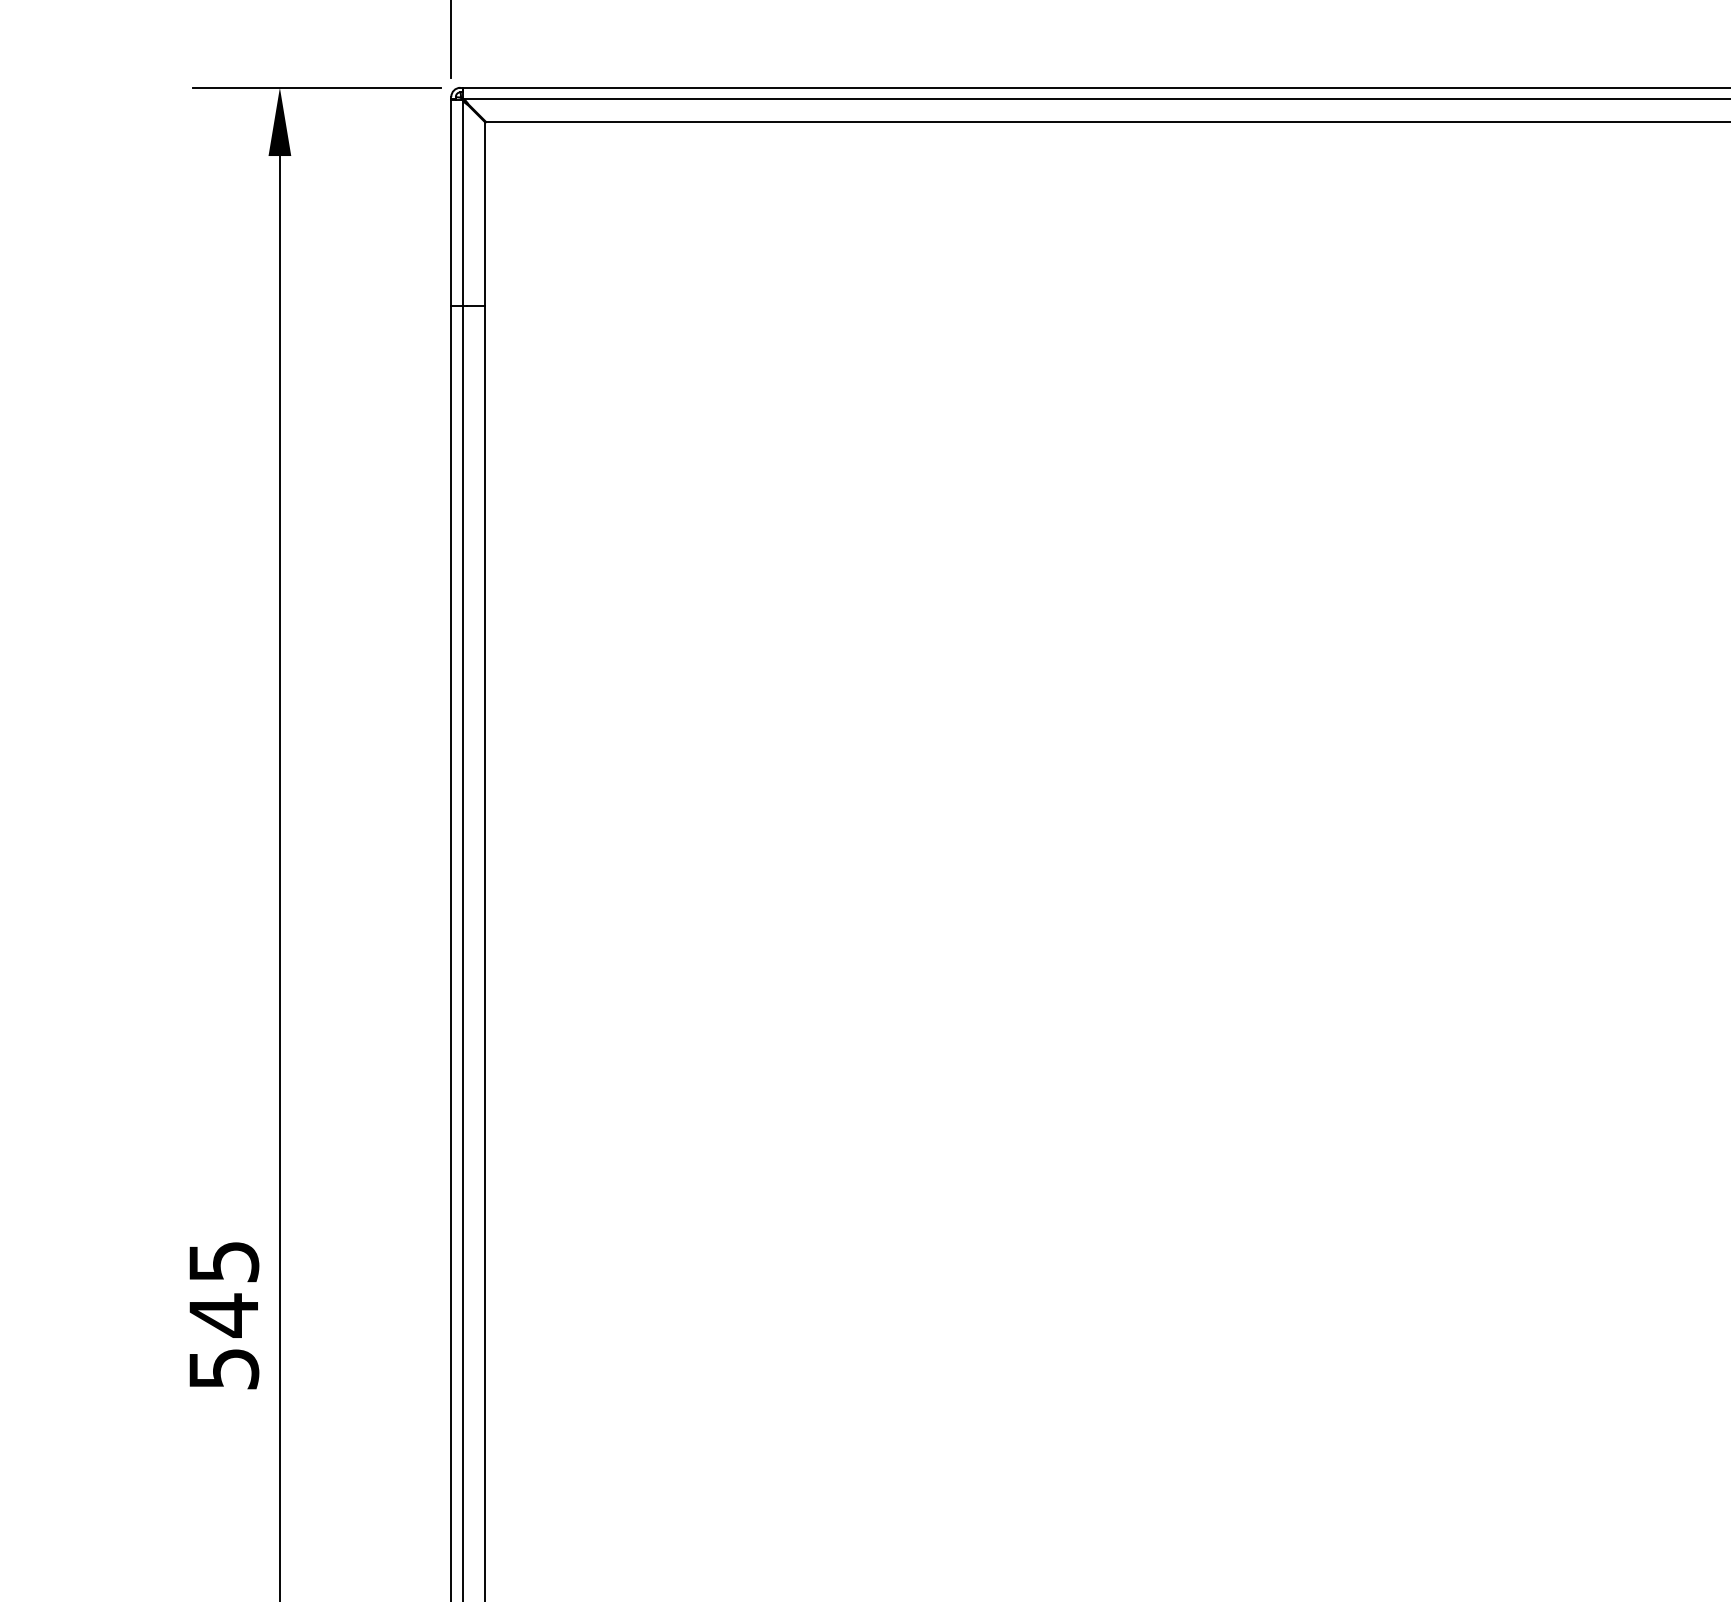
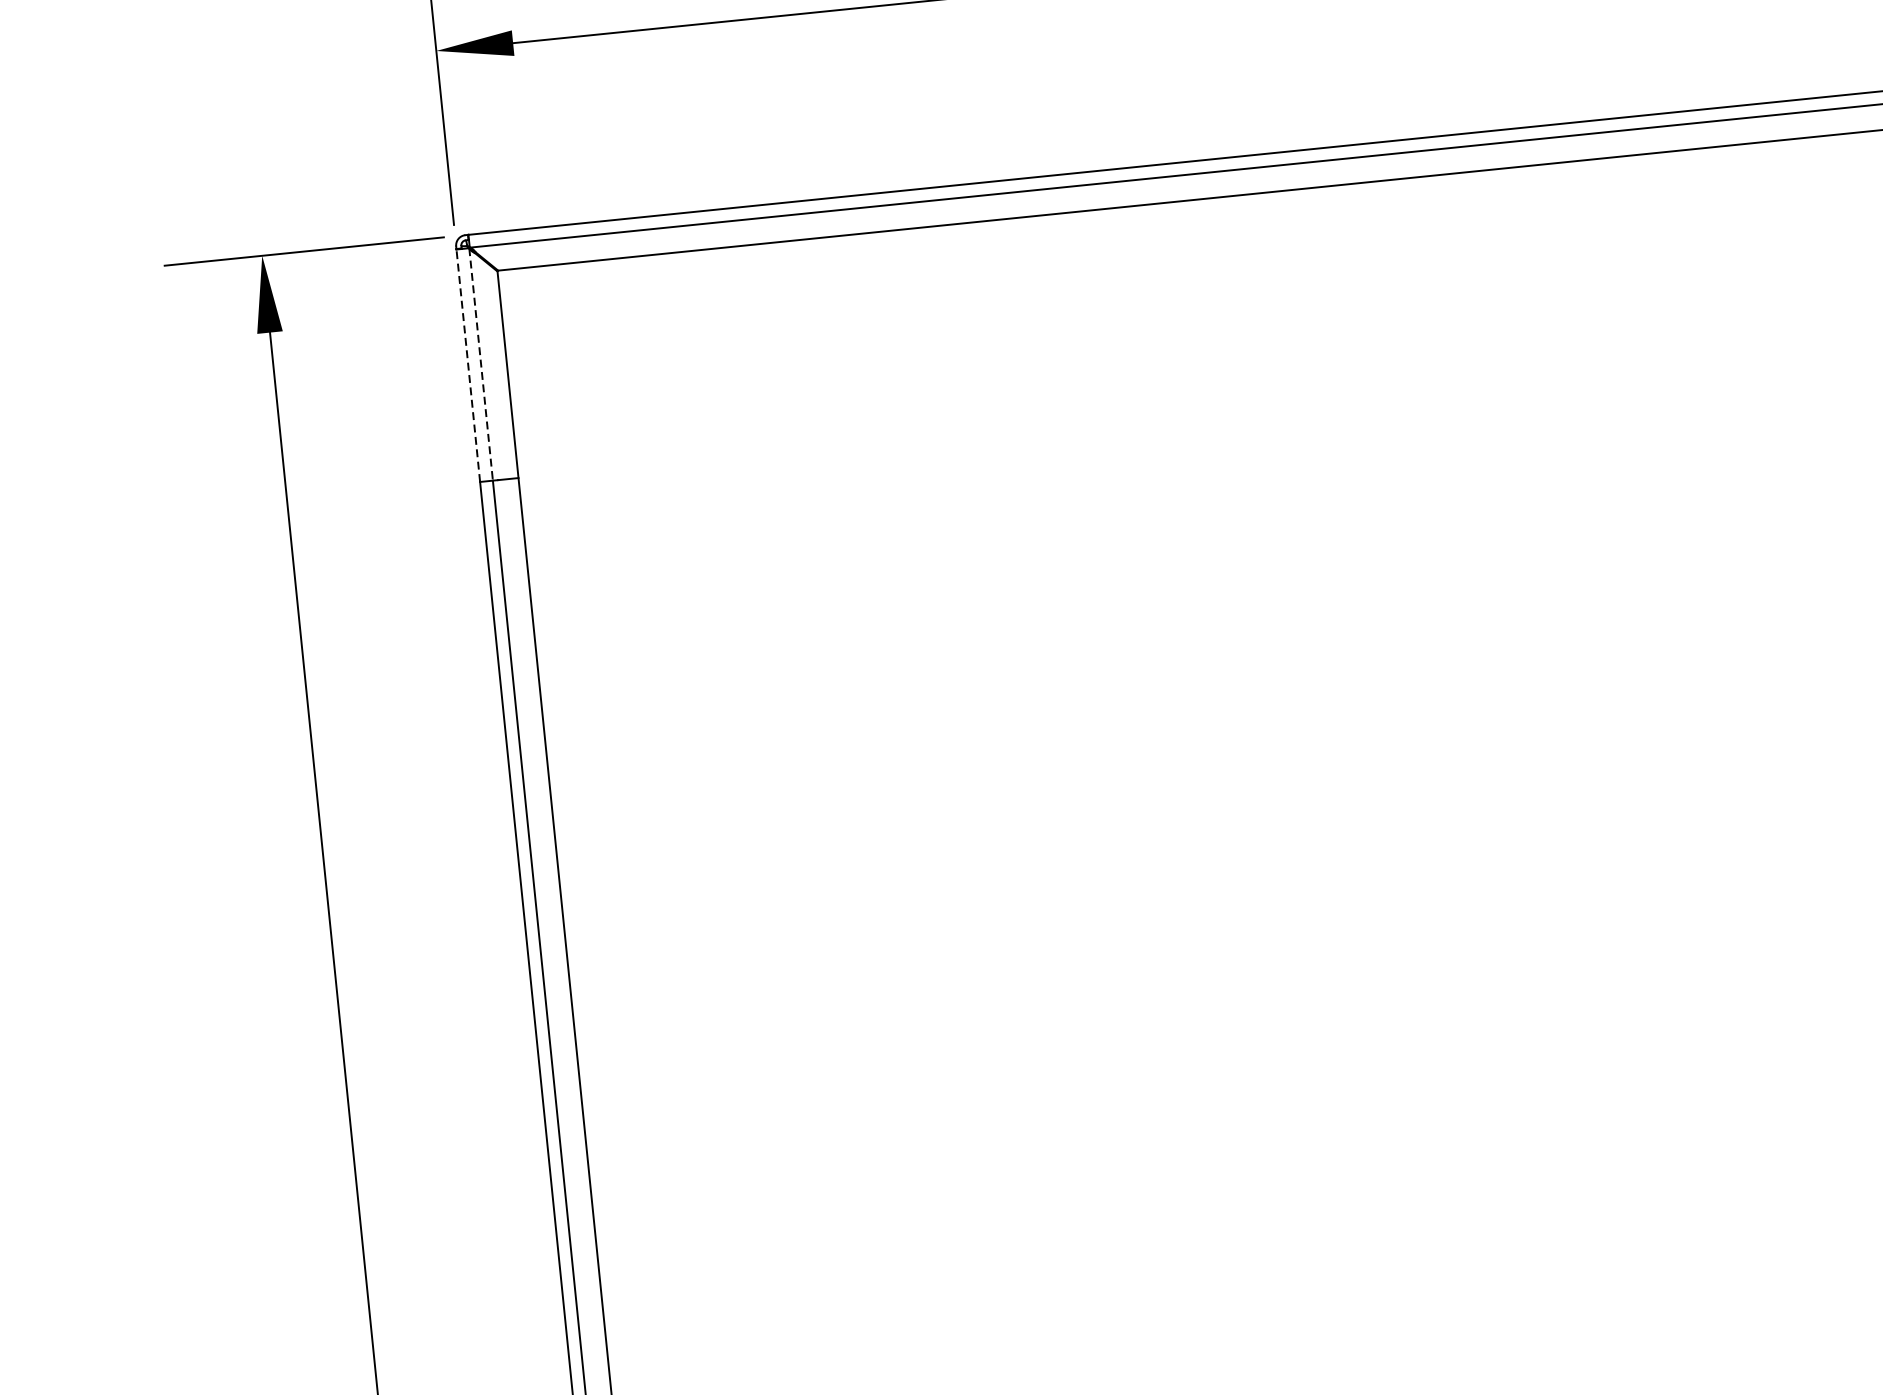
line: (451, 202) -> (468, 365), solid -> dashed
line: (462, 203) -> (480, 365), solid -> dashed

